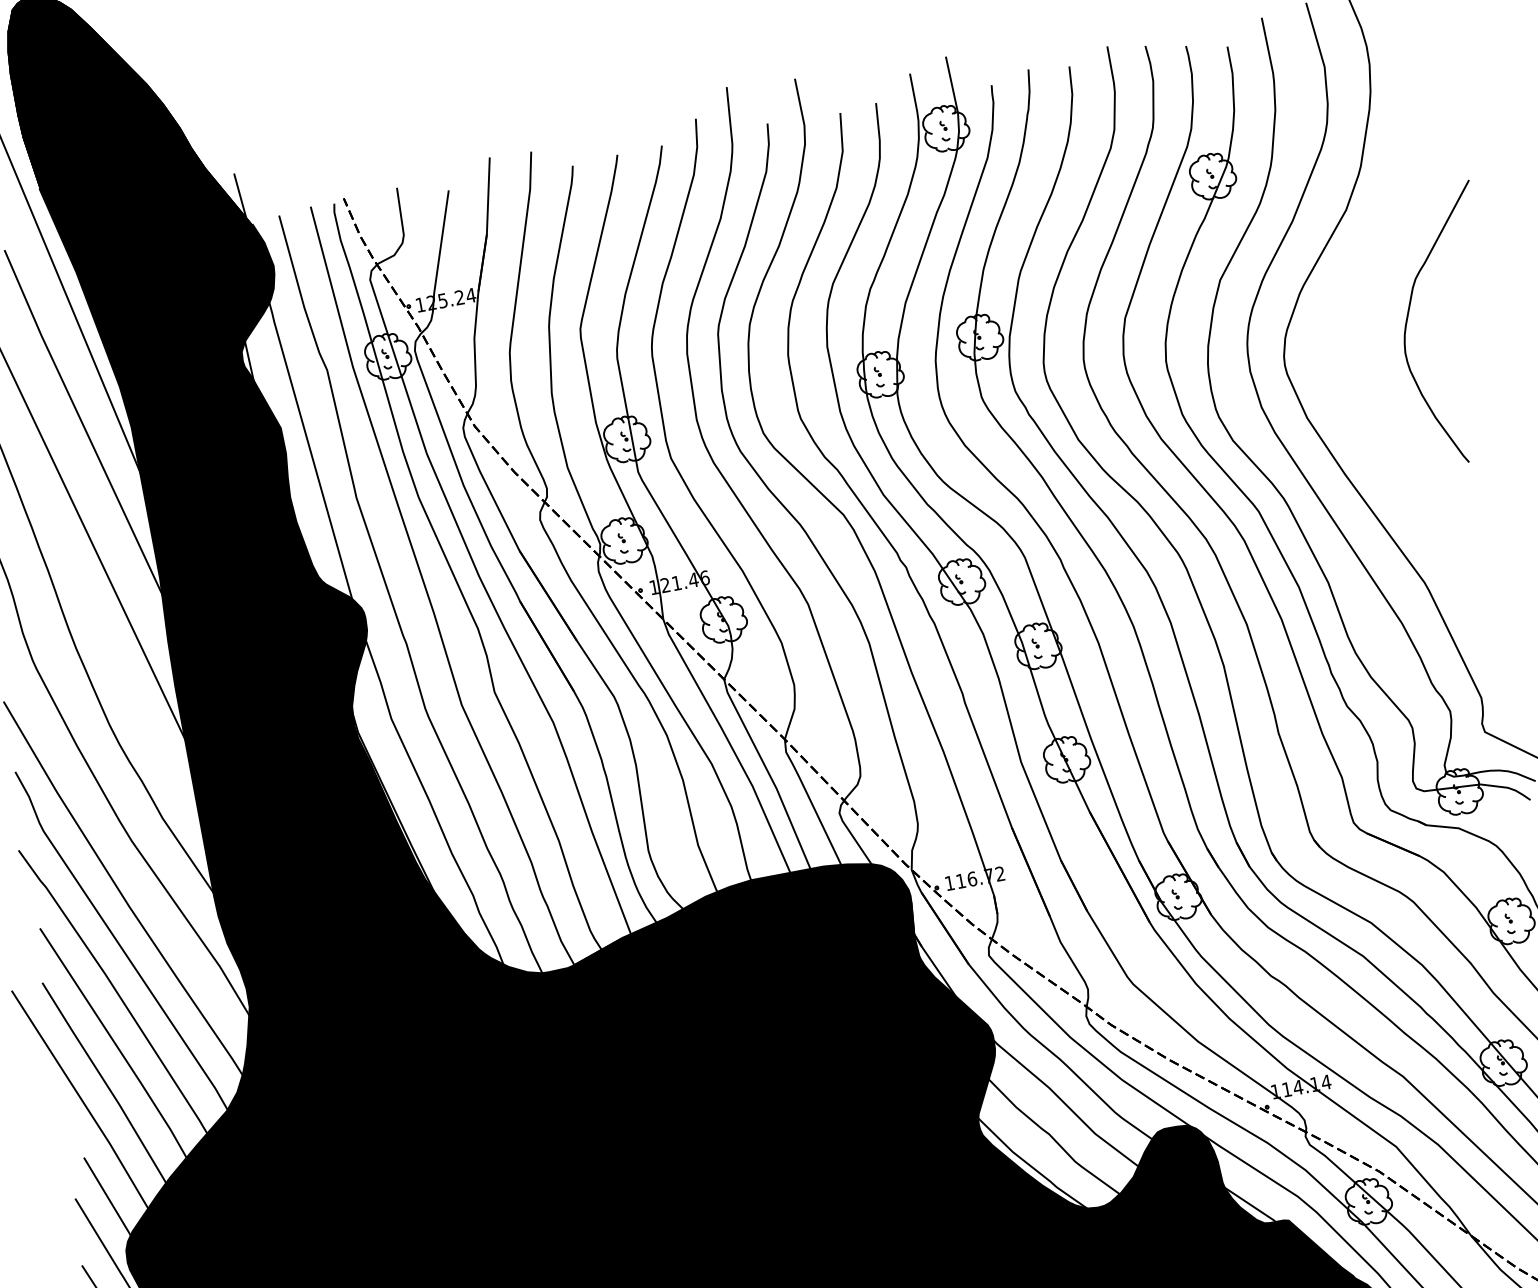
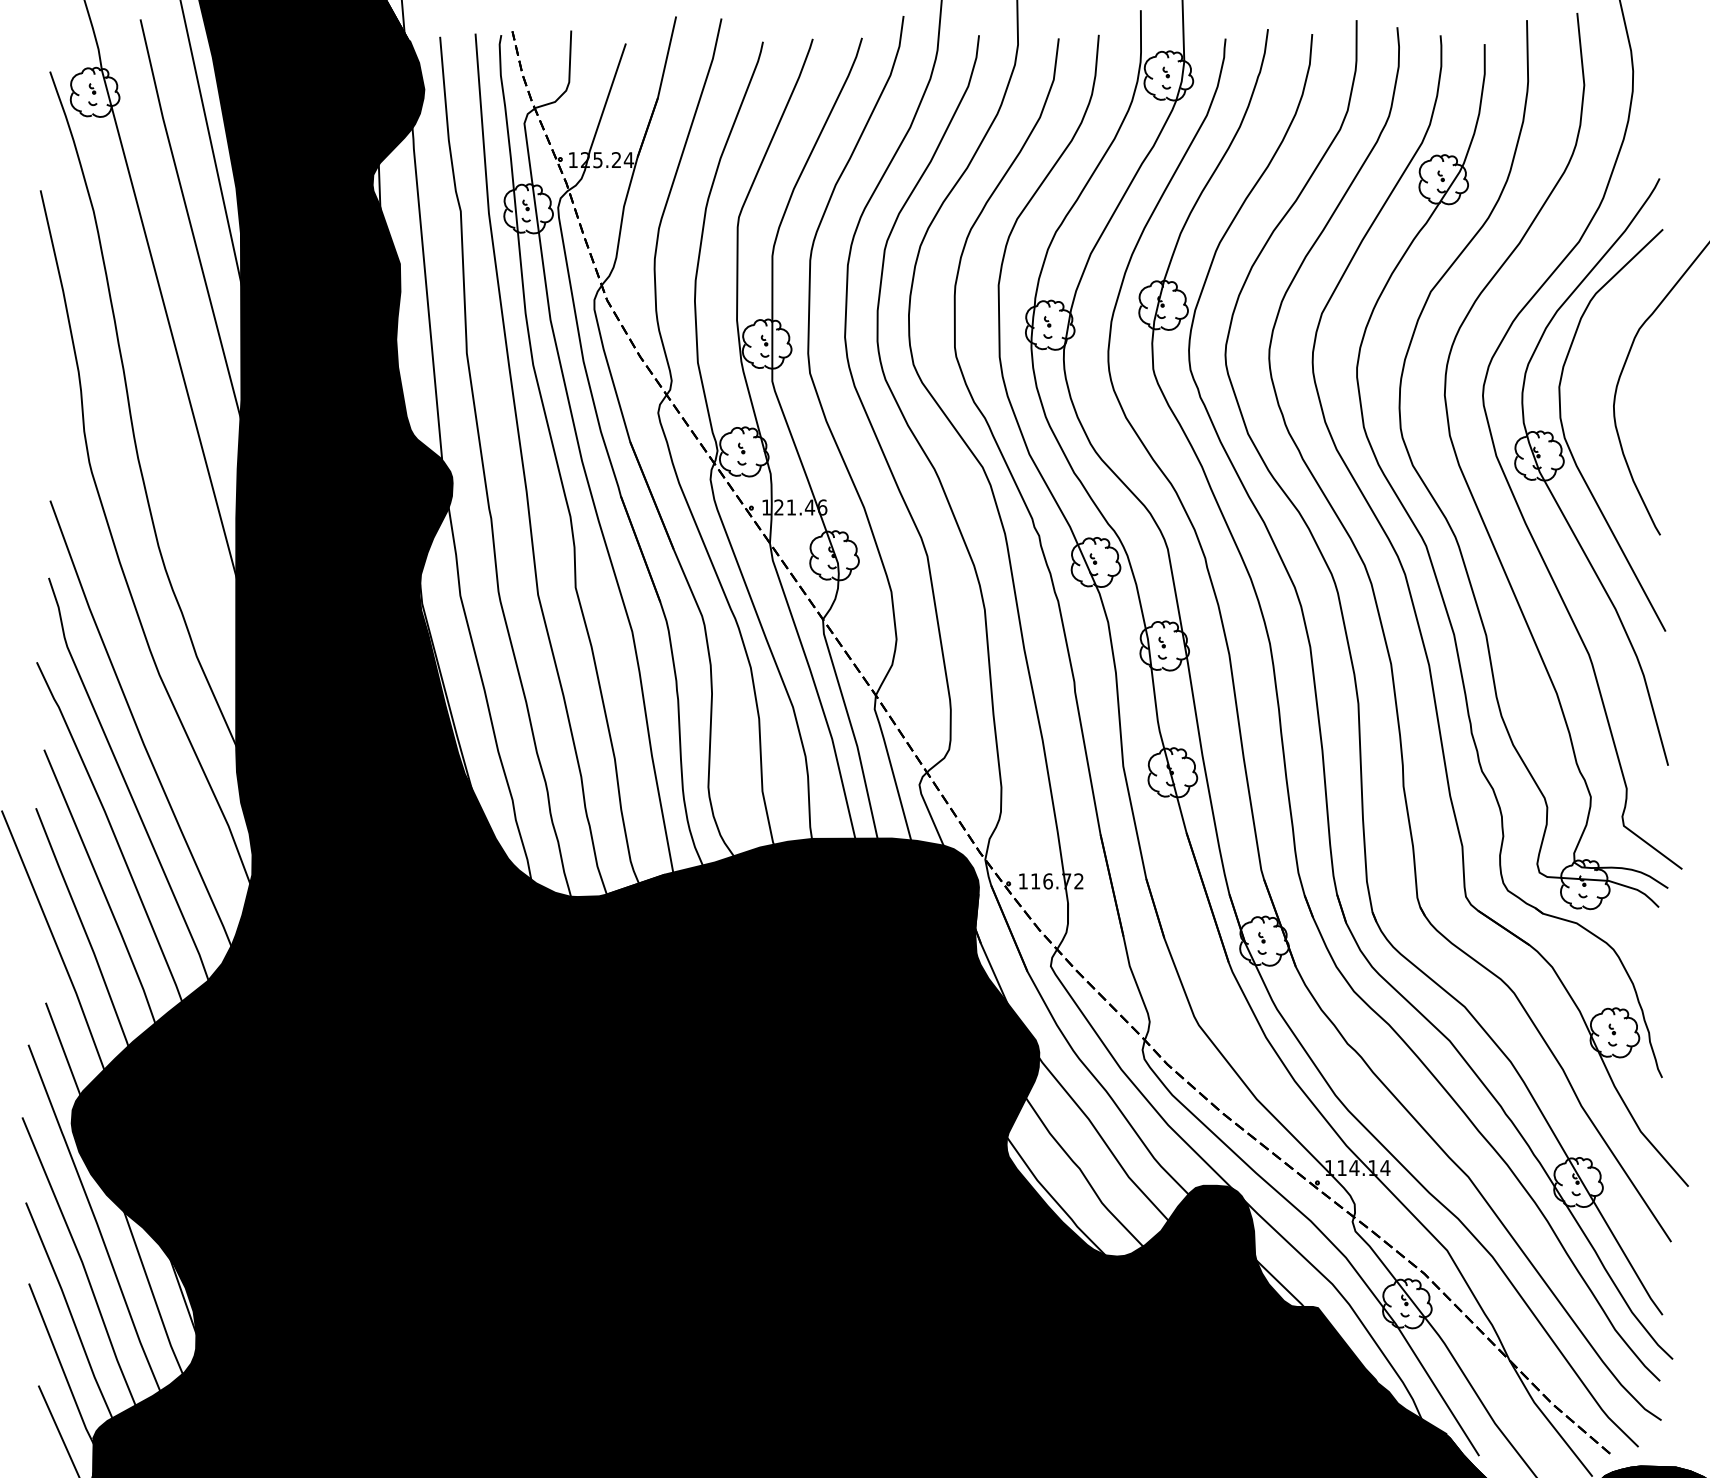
part: (1389, 422) -> (1583, 476), added

